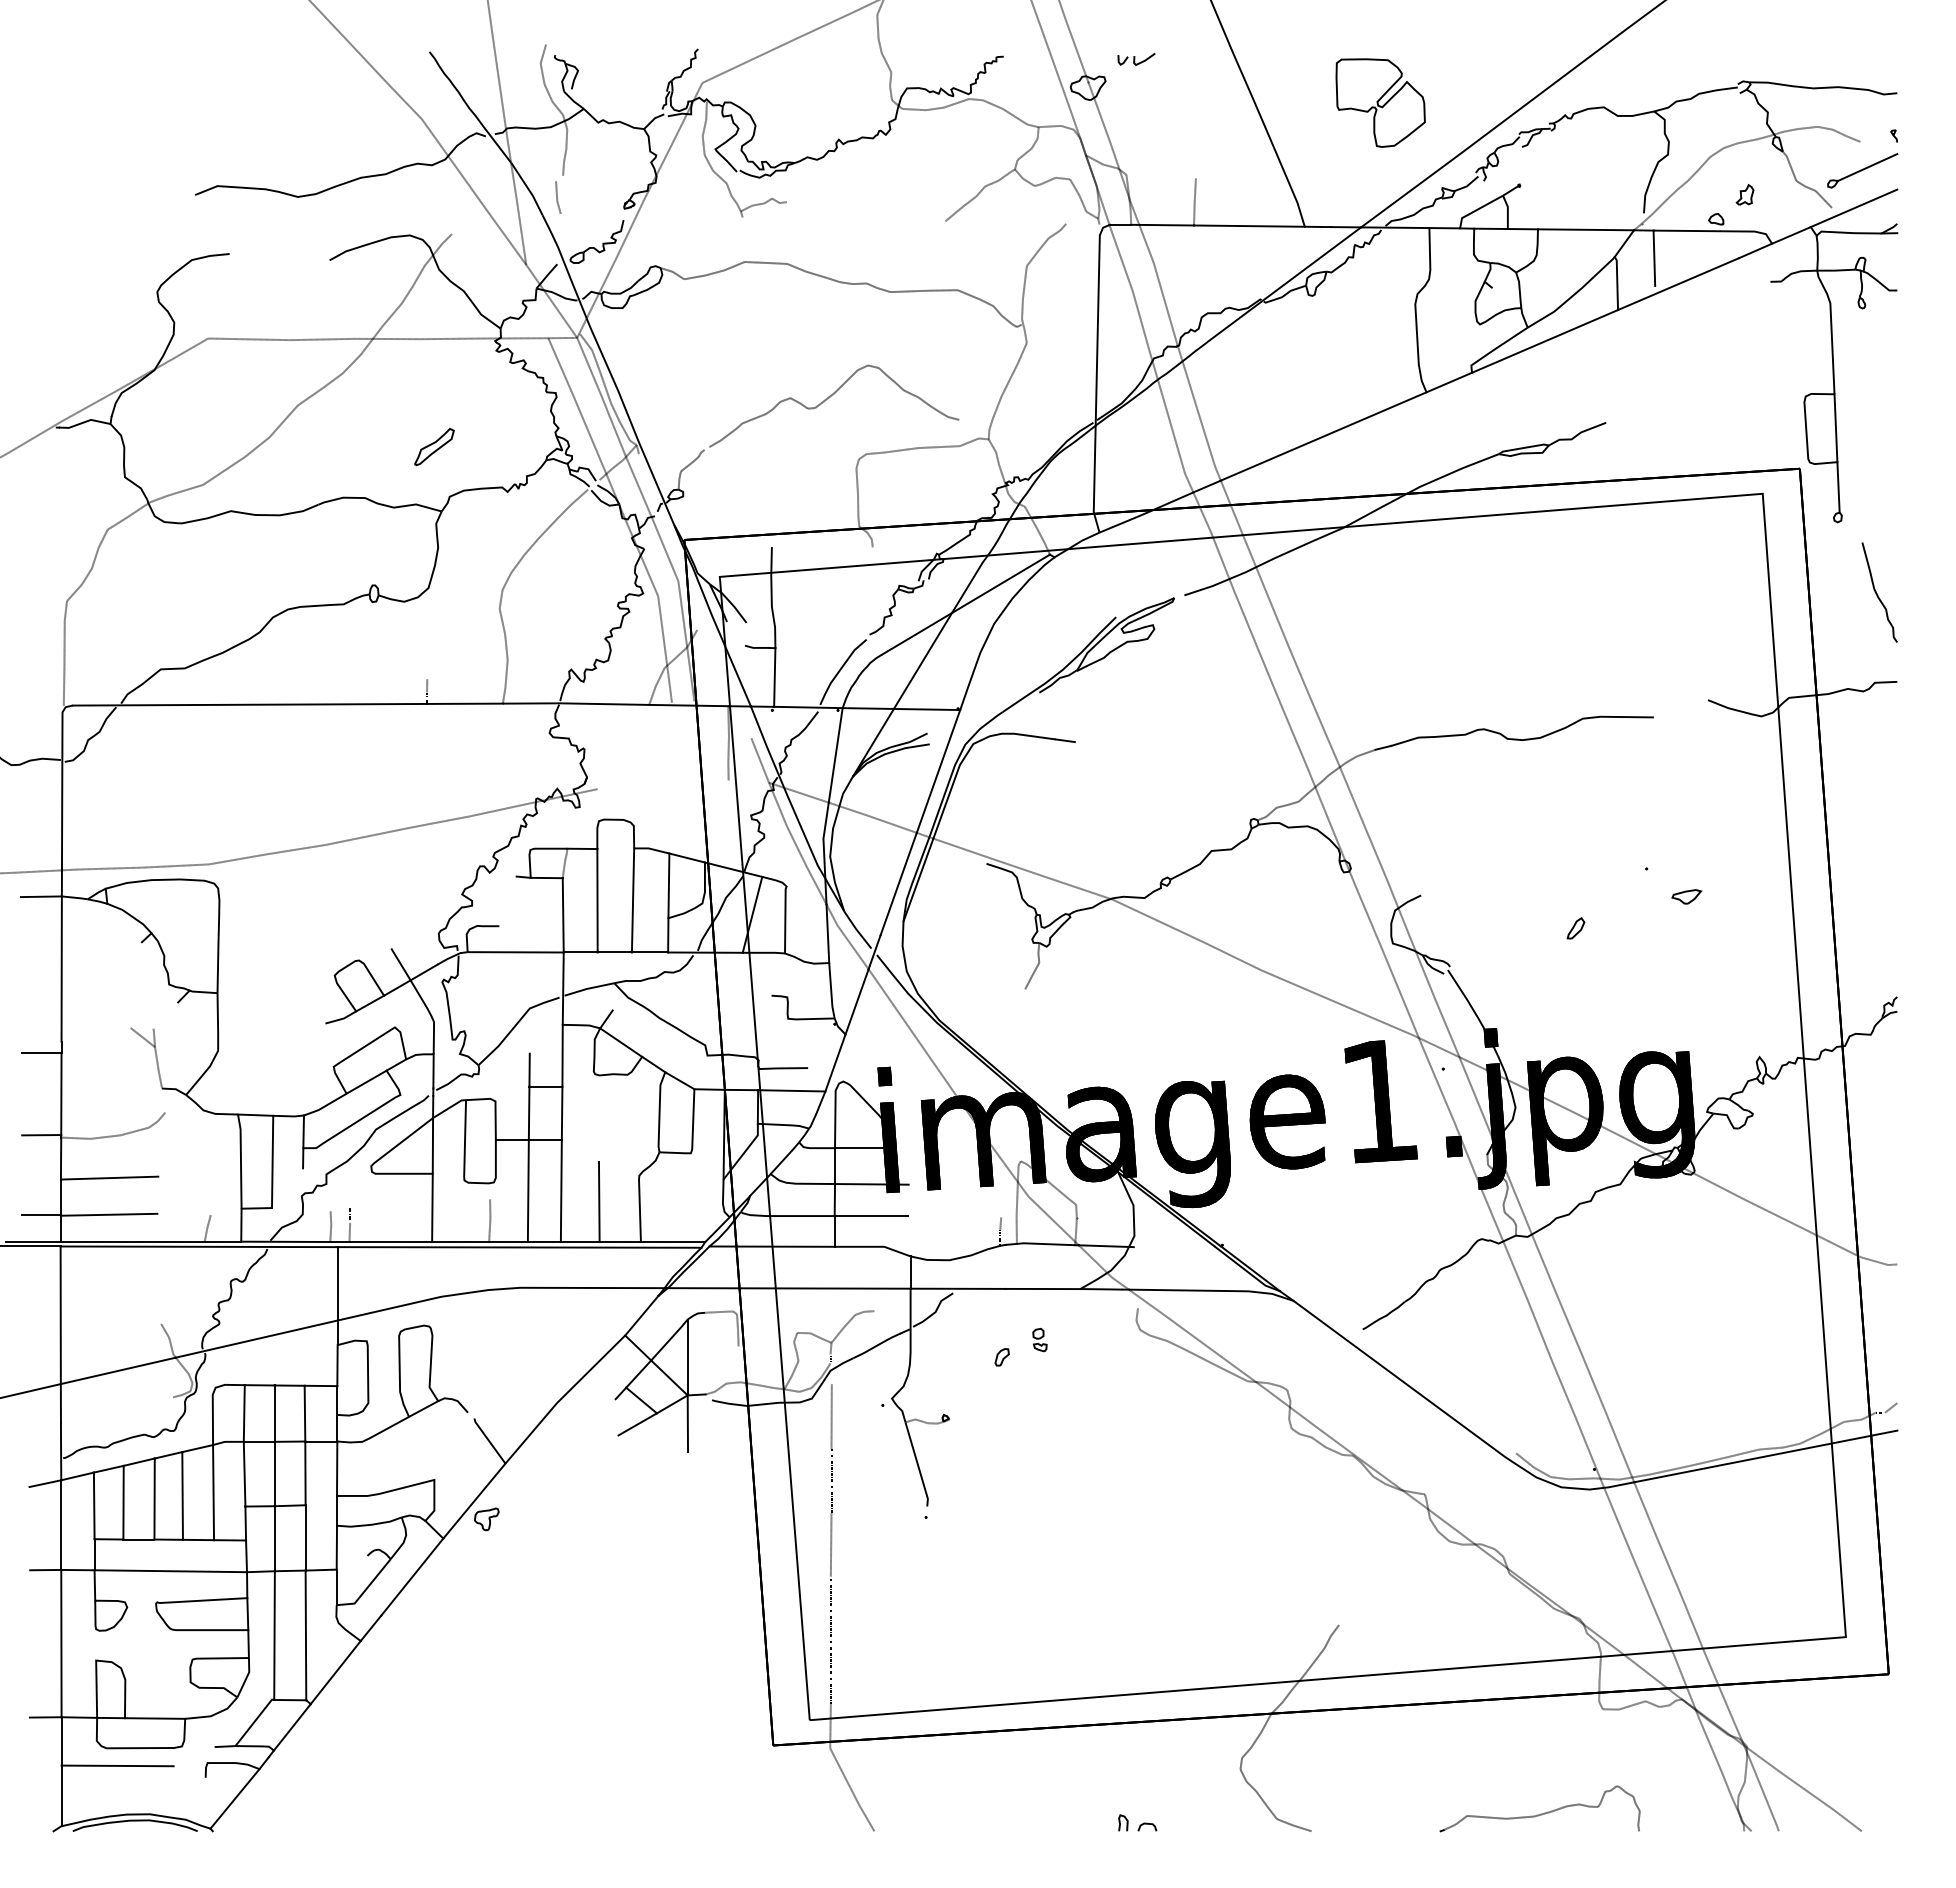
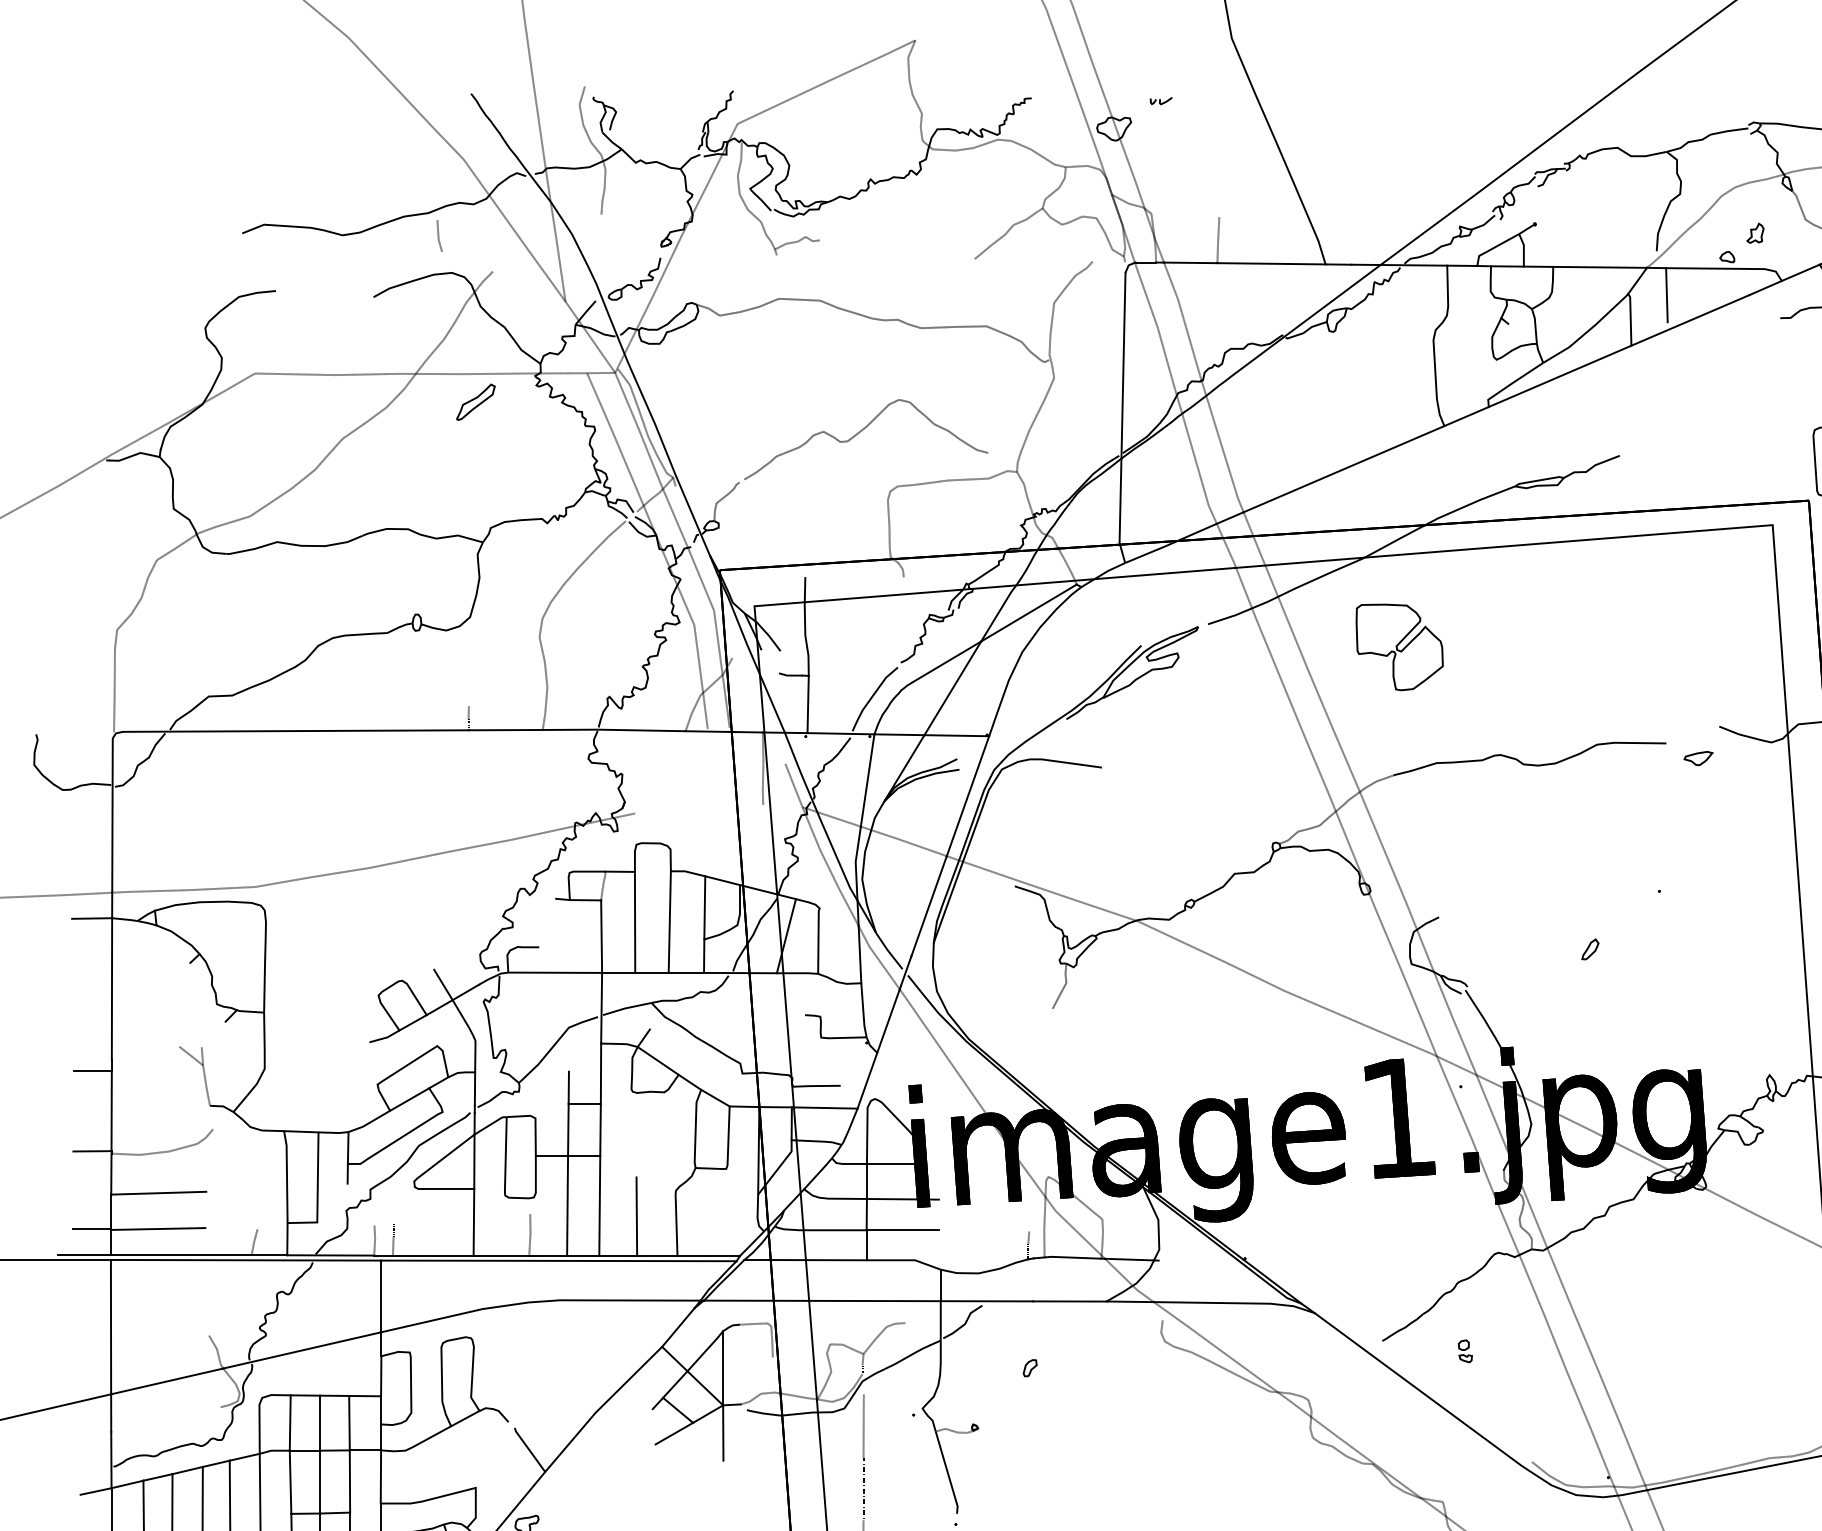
part: (1136, 59) -> (1161, 101), size x0.6
part: (1380, 102) -> (1399, 646), moved
line: (557, 197) -> (438, 235), moved
part: (434, 447) -> (475, 402), moved
part: (1686, 896) -> (1698, 758), moved
part: (1039, 1340) -> (1464, 1351), moved

